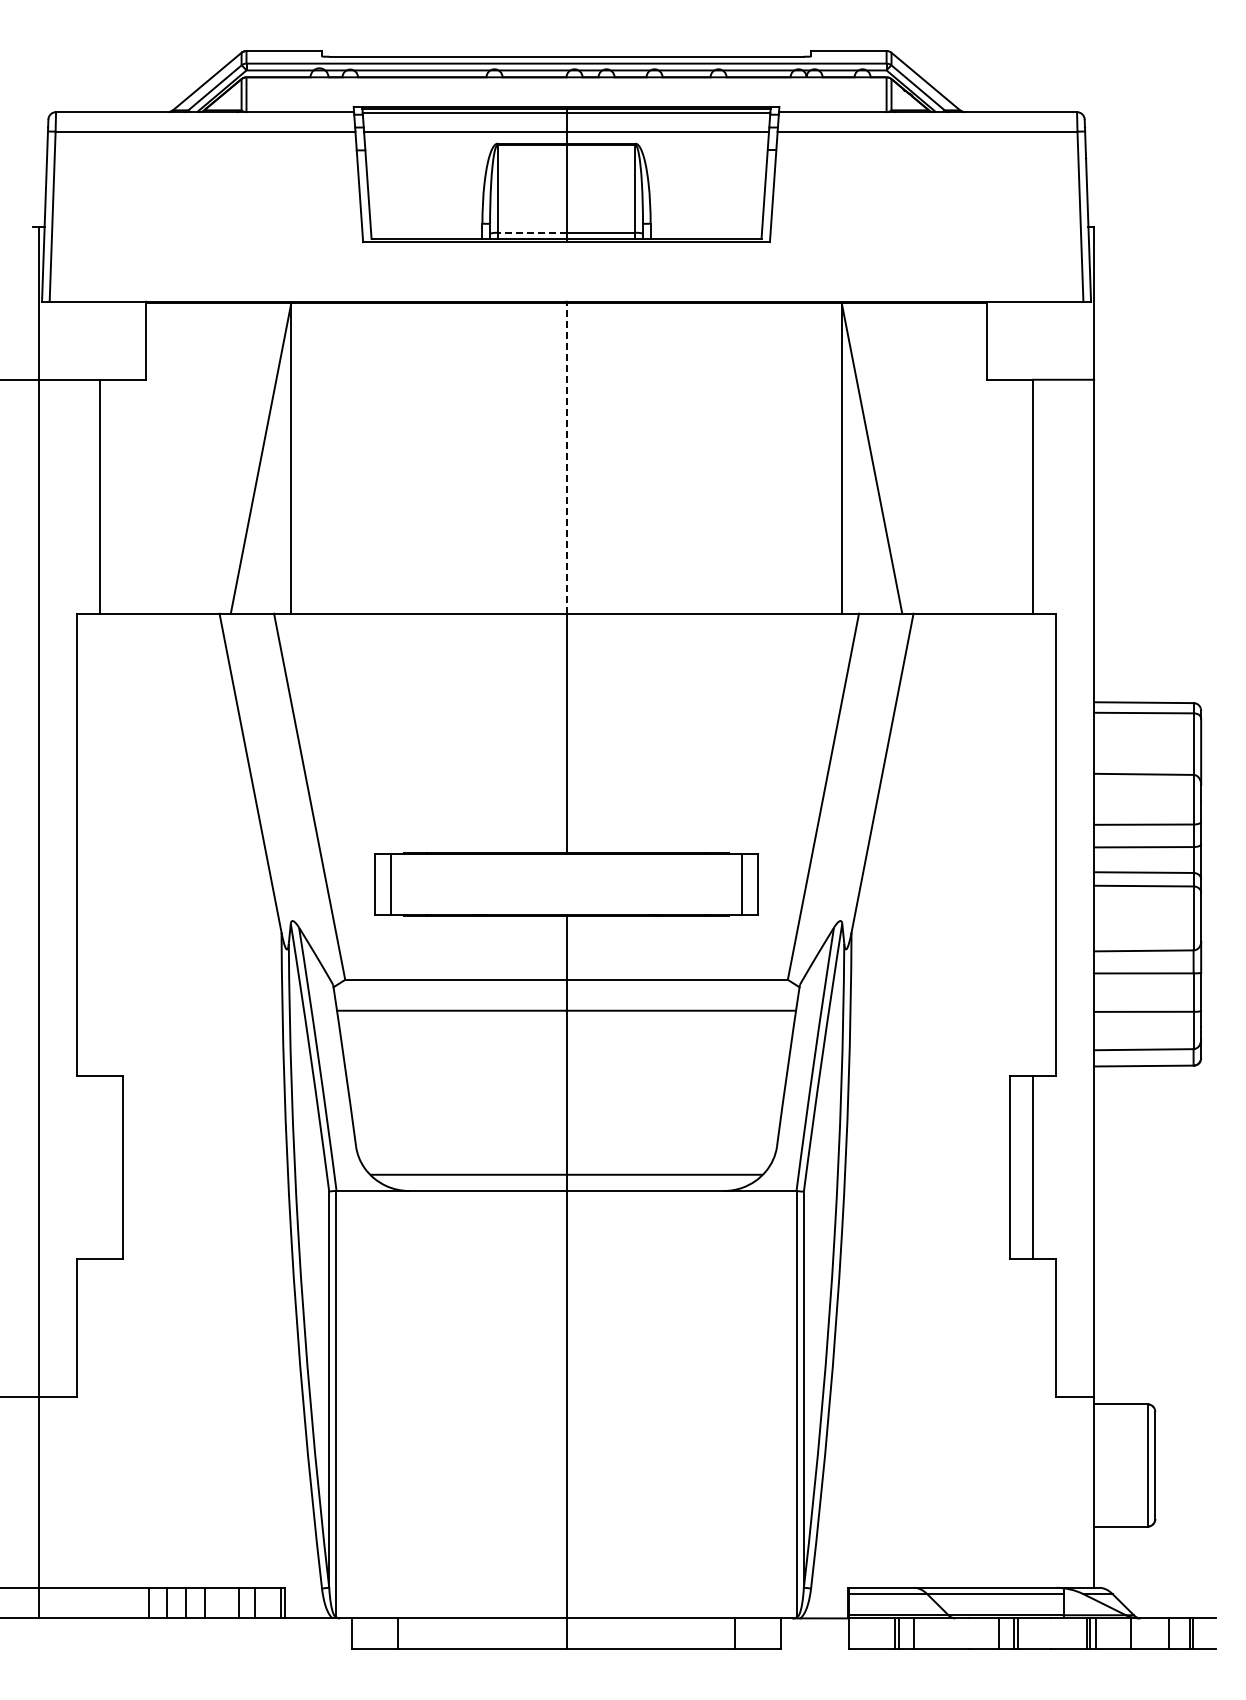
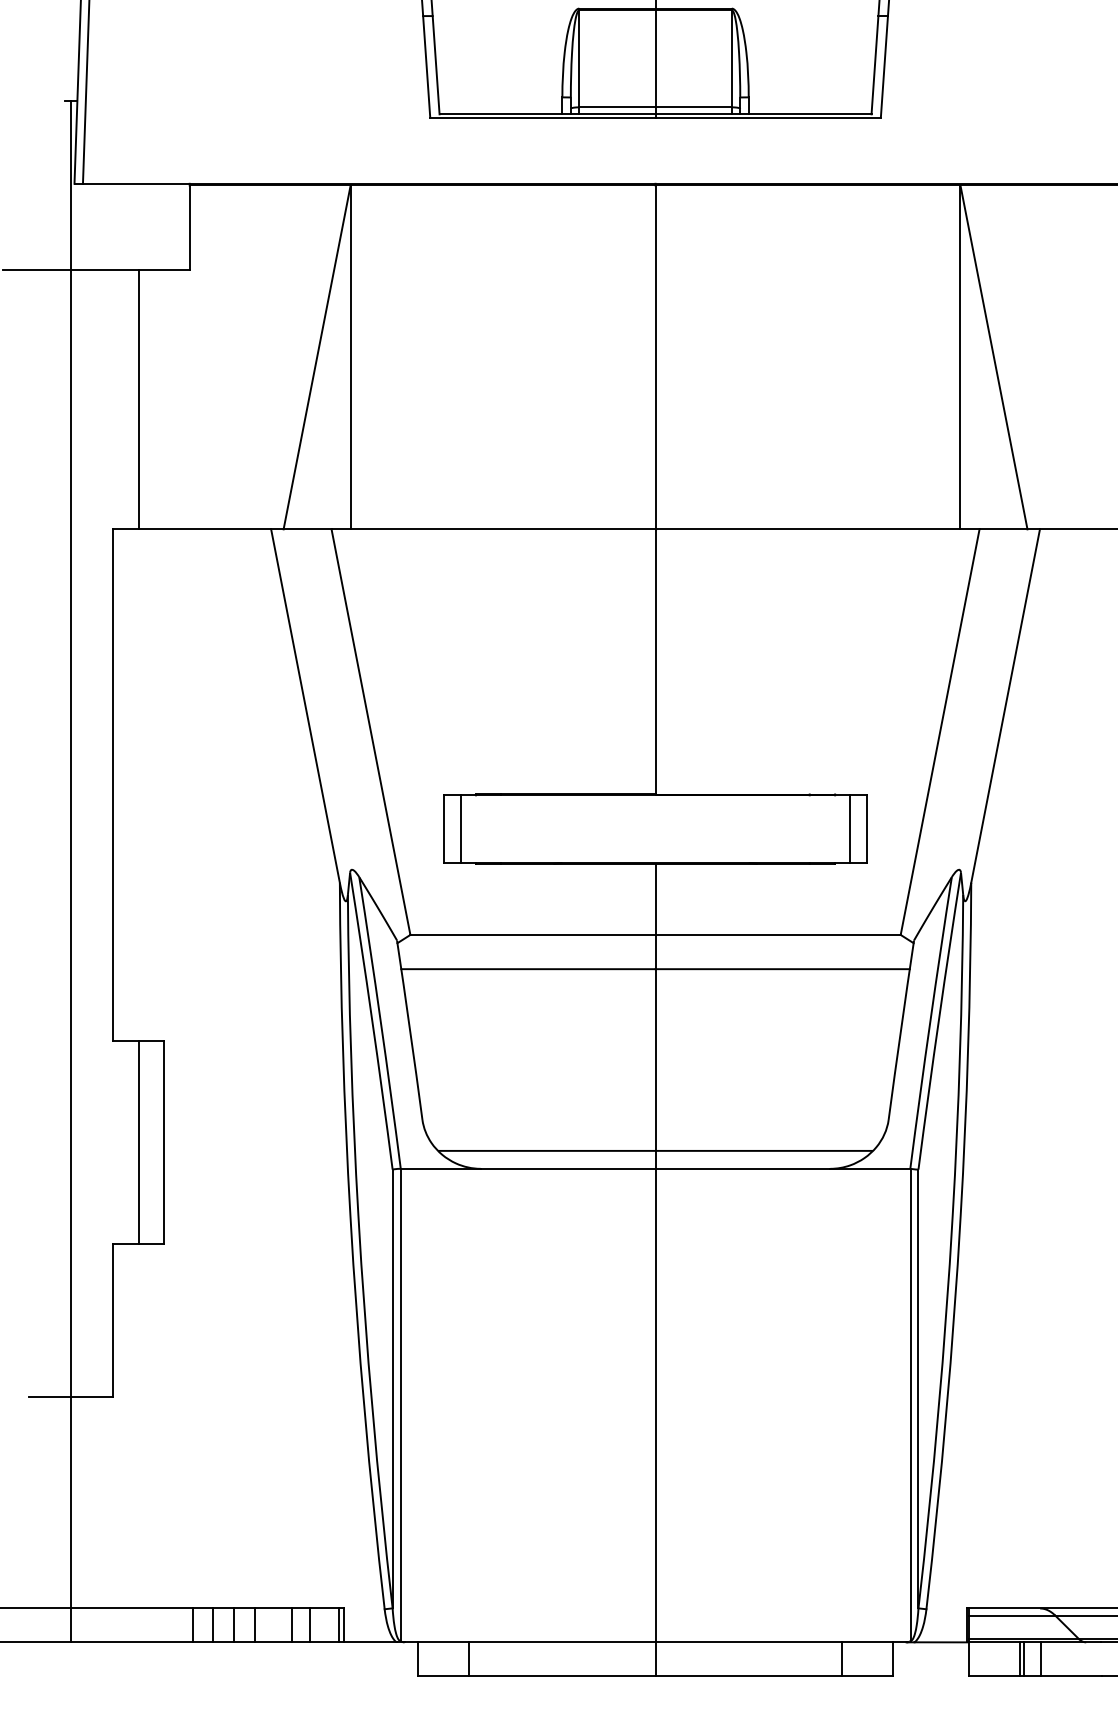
line: (531, 232) -> (616, 107), dashed -> solid
line: (566, 458) -> (655, 357), dashed -> solid
line: (100, 1167) -> (139, 1142), added

